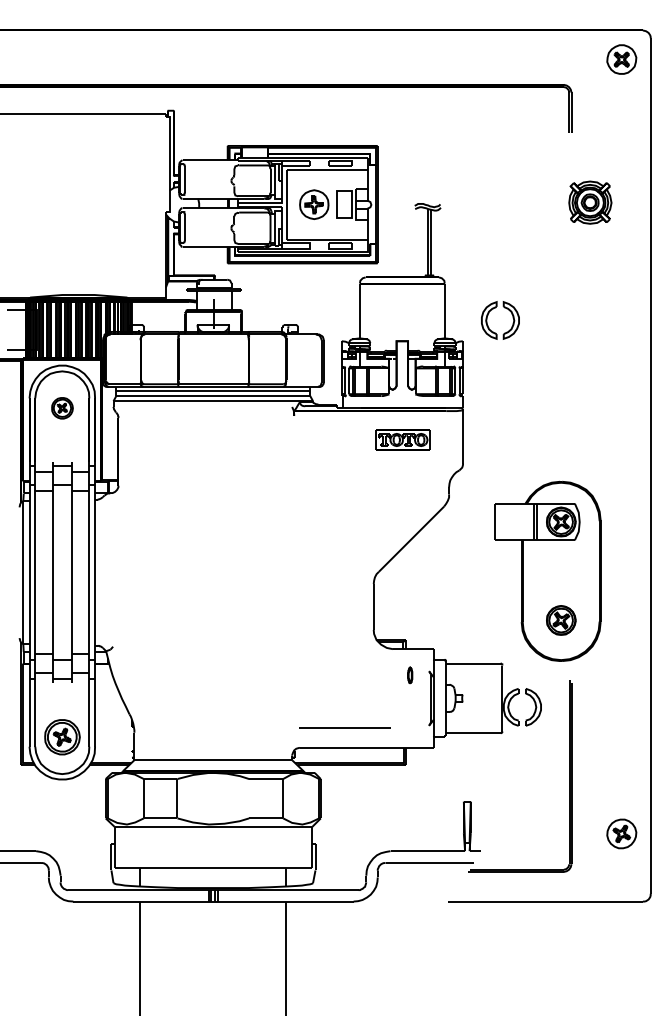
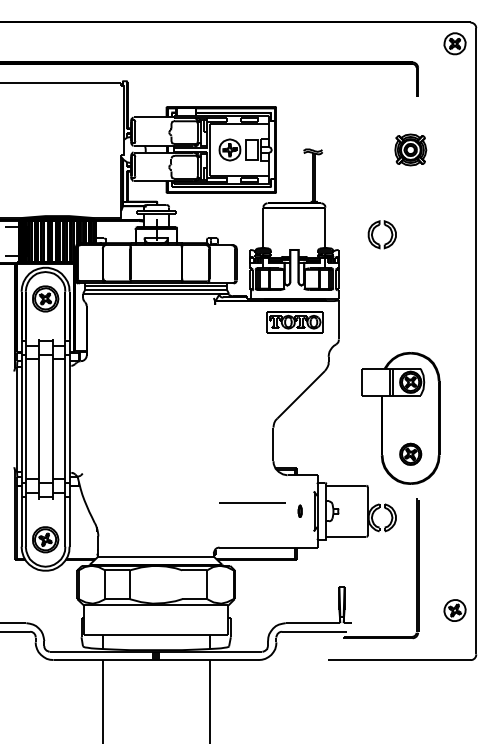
part: (590, 202) -> (410, 149), moved
part: (512, 318) -> (391, 233), moved
part: (62, 408) -> (45, 299), size x1.67
part: (402, 439) -> (294, 321), size x1.43
part: (410, 675) -> (300, 511), moved
line: (344, 727) -> (252, 502), moved

